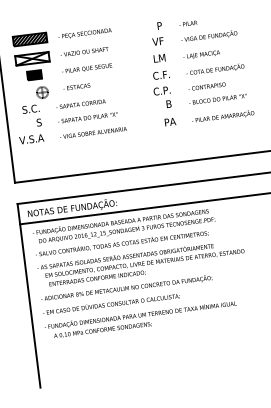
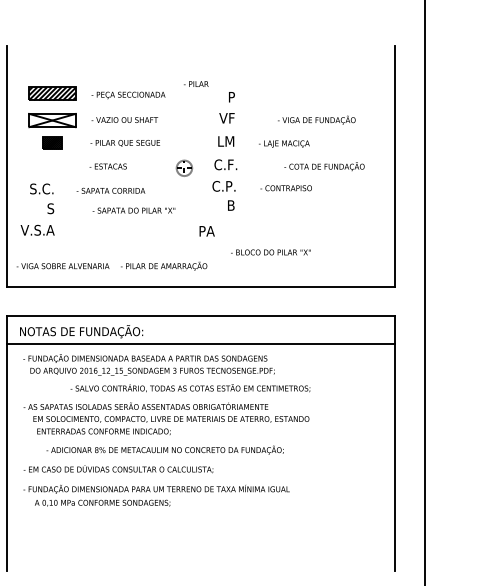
text: (188, 23) -> (196, 83), moved
text: (209, 36) -> (316, 119), moved
text: (215, 69) -> (324, 166), moved
part: (41, 92) -> (183, 167), moved
text: (217, 99) -> (270, 252), moved
text: (223, 116) -> (164, 265), moved
text: (87, 117) -> (133, 210), moved
text: (169, 122) -> (206, 231), moved
text: (93, 133) -> (62, 266), moved
text: (122, 243) -> (190, 388), moved
text: (126, 287) -> (164, 449), moved

